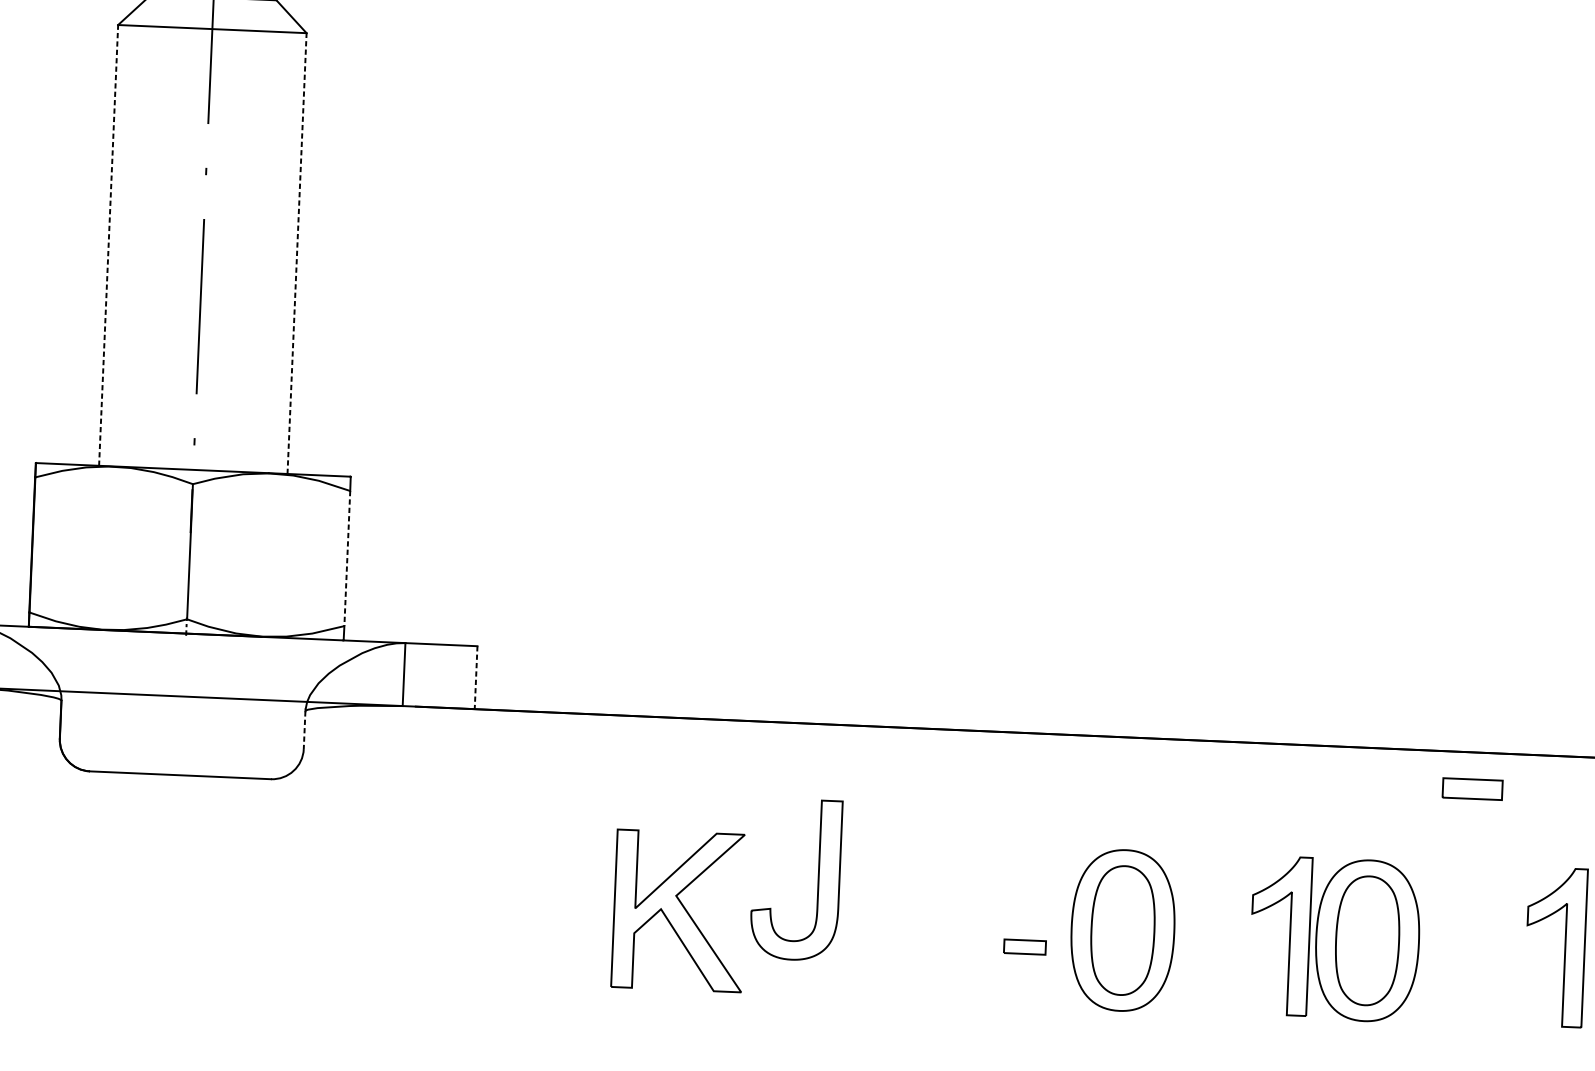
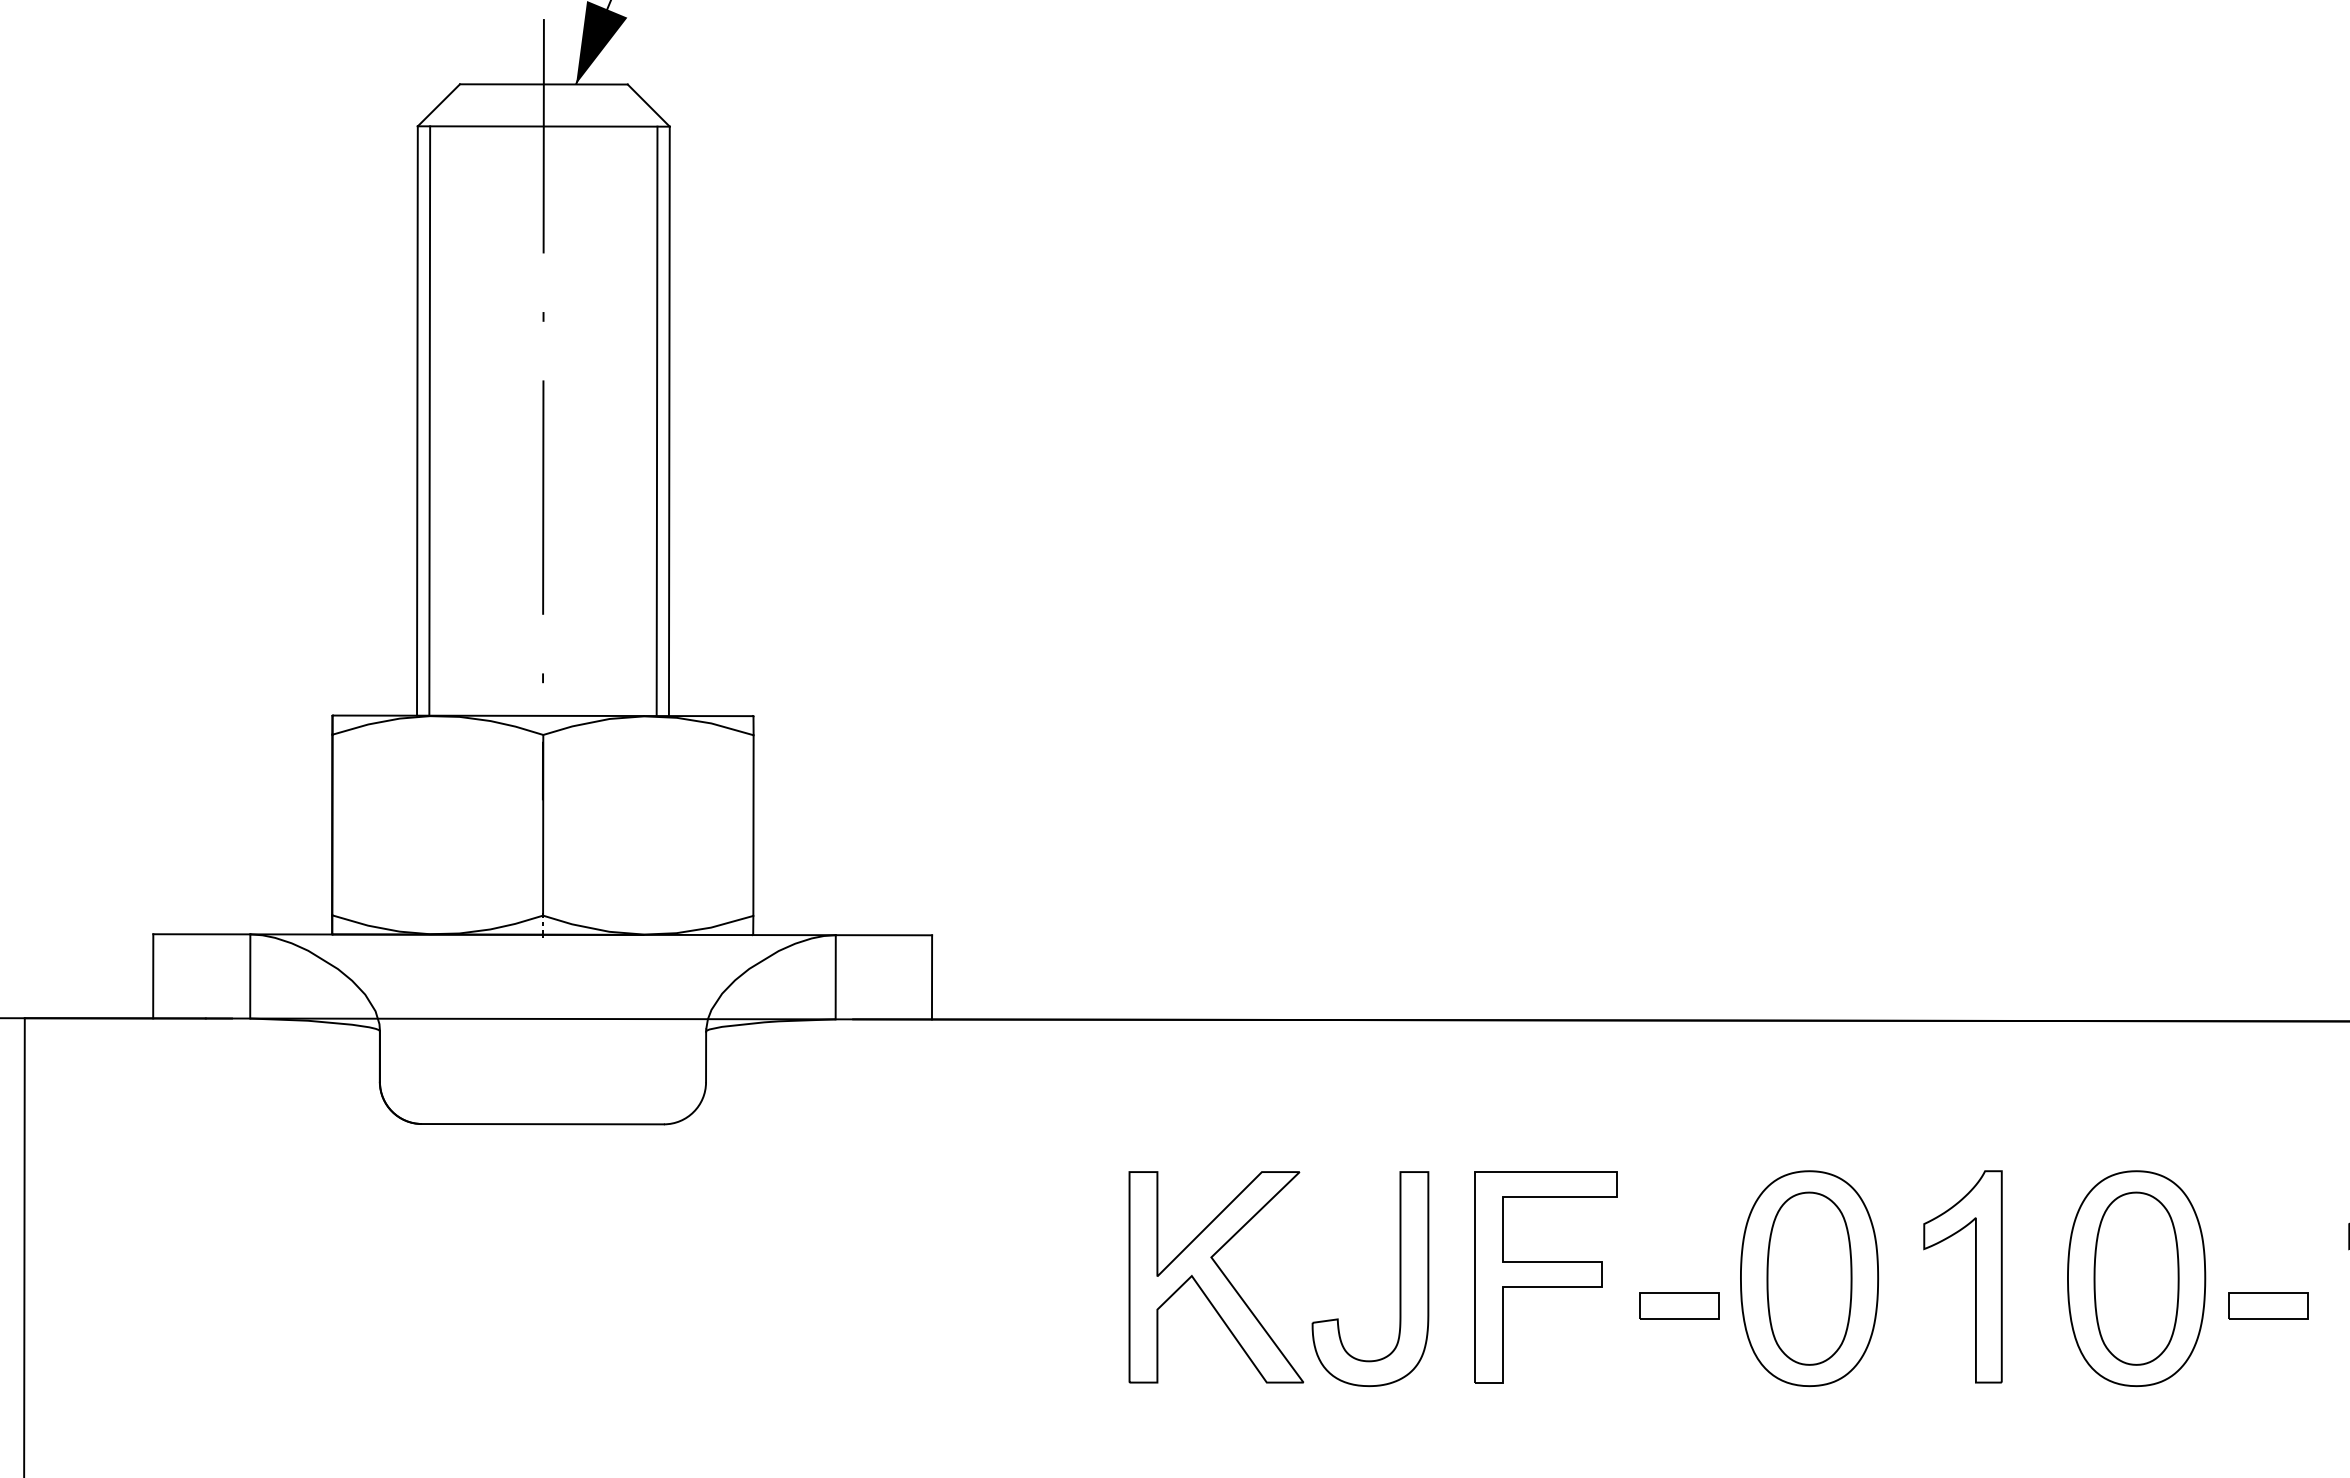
line: (108, 245) -> (417, 421), dashed -> solid
line: (117, 245) -> (429, 420), added
line: (287, 253) -> (656, 421), added
line: (297, 253) -> (669, 421), dashed -> solid
line: (347, 559) -> (753, 826), dashed -> solid
line: (476, 677) -> (932, 977), dashed -> solid
line: (304, 730) -> (706, 1057), dashed -> solid
part: (1472, 788) -> (2268, 1305), moved
part: (817, 880) -> (1399, 1278), moved
part: (925, 921) -> (1545, 1277), added
part: (1289, 935) -> (1975, 1276), moved
part: (1024, 946) -> (1679, 1305), size x1.43

